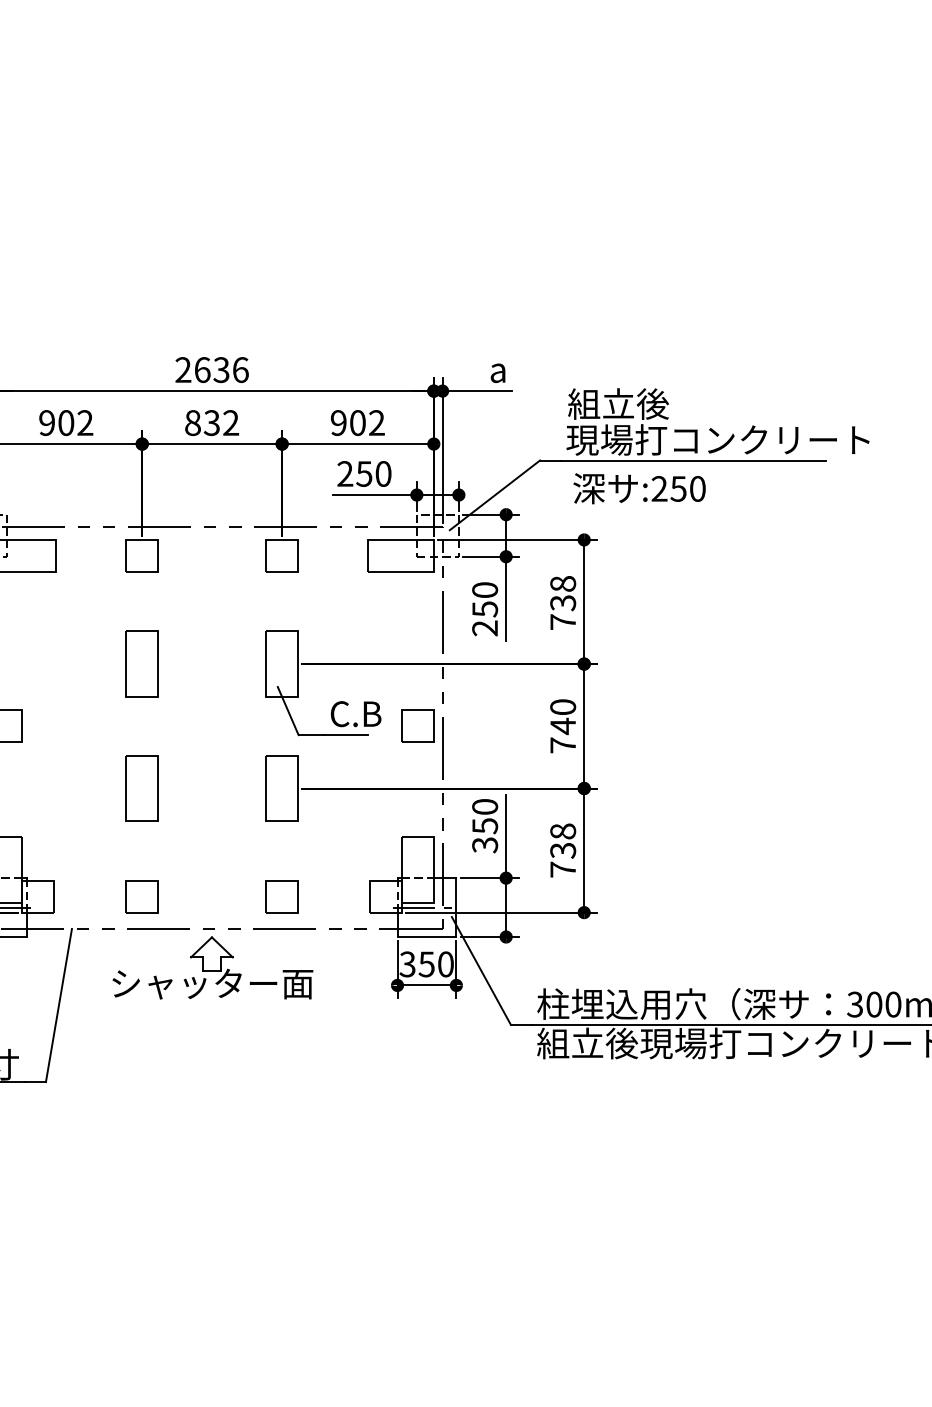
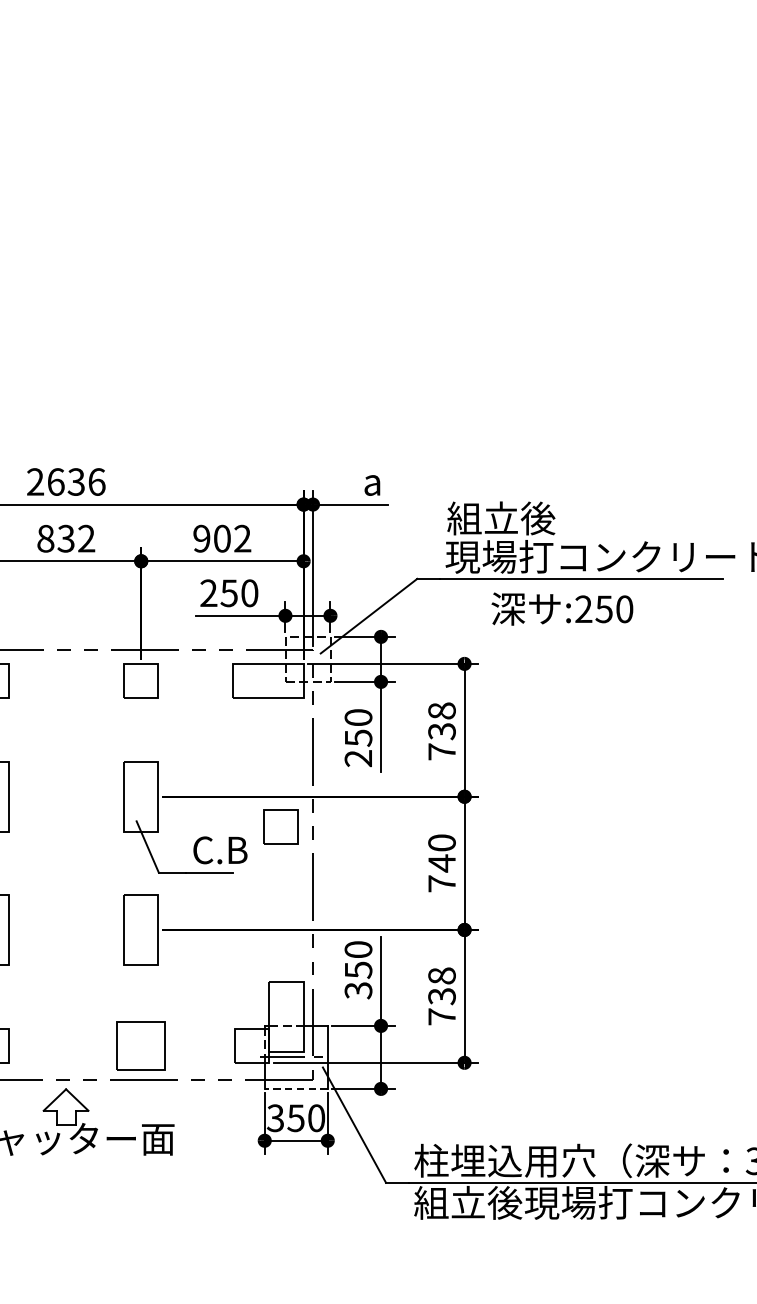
text: (639, 488) -> (562, 608), moved
part: (417, 725) -> (280, 826), moved
part: (281, 896) -> (140, 1045), size x1.4
line: (426, 936) -> (295, 1088), solid -> dashed

